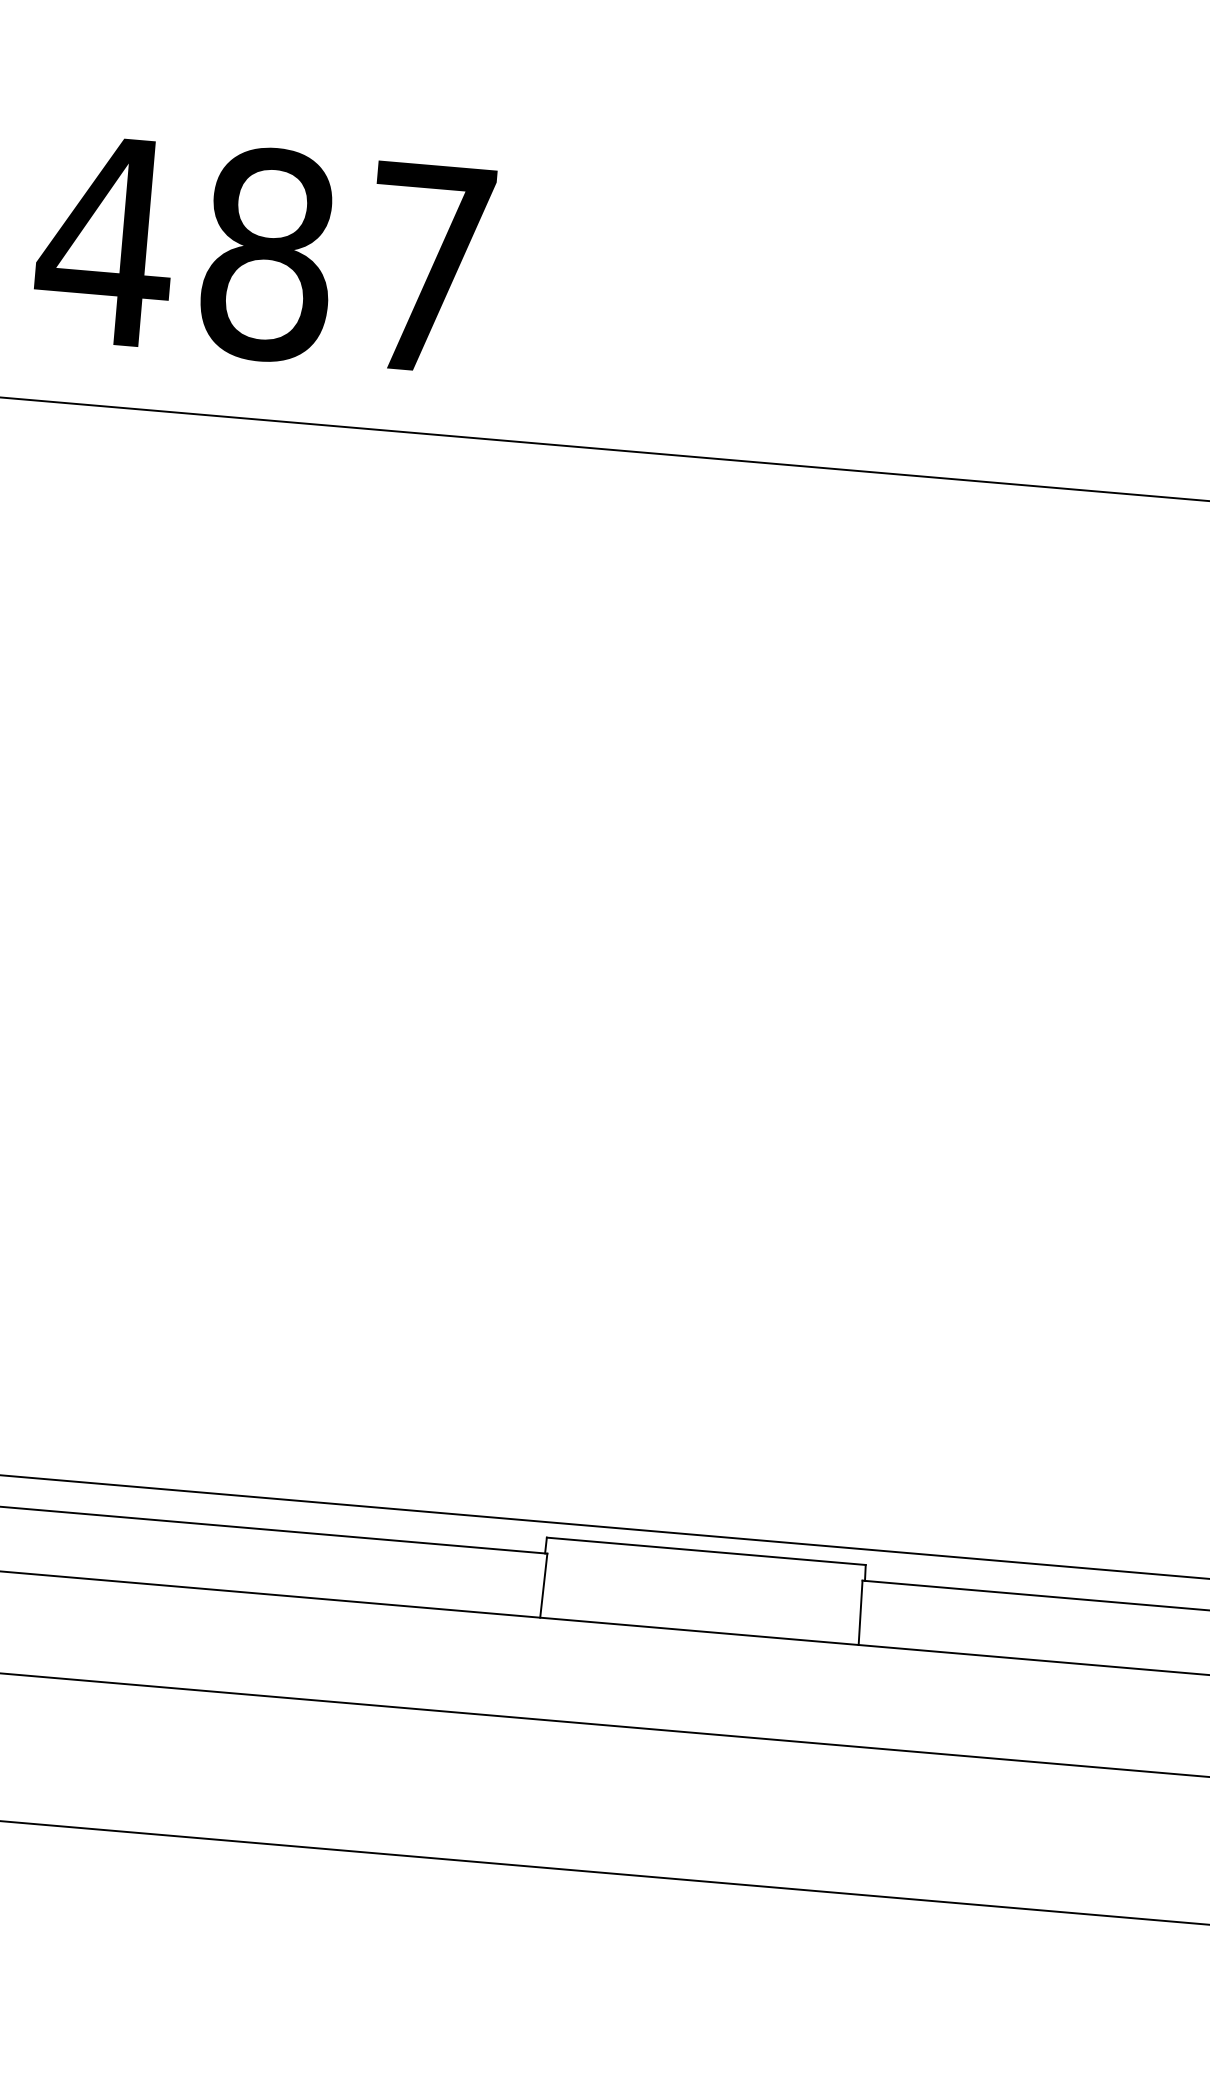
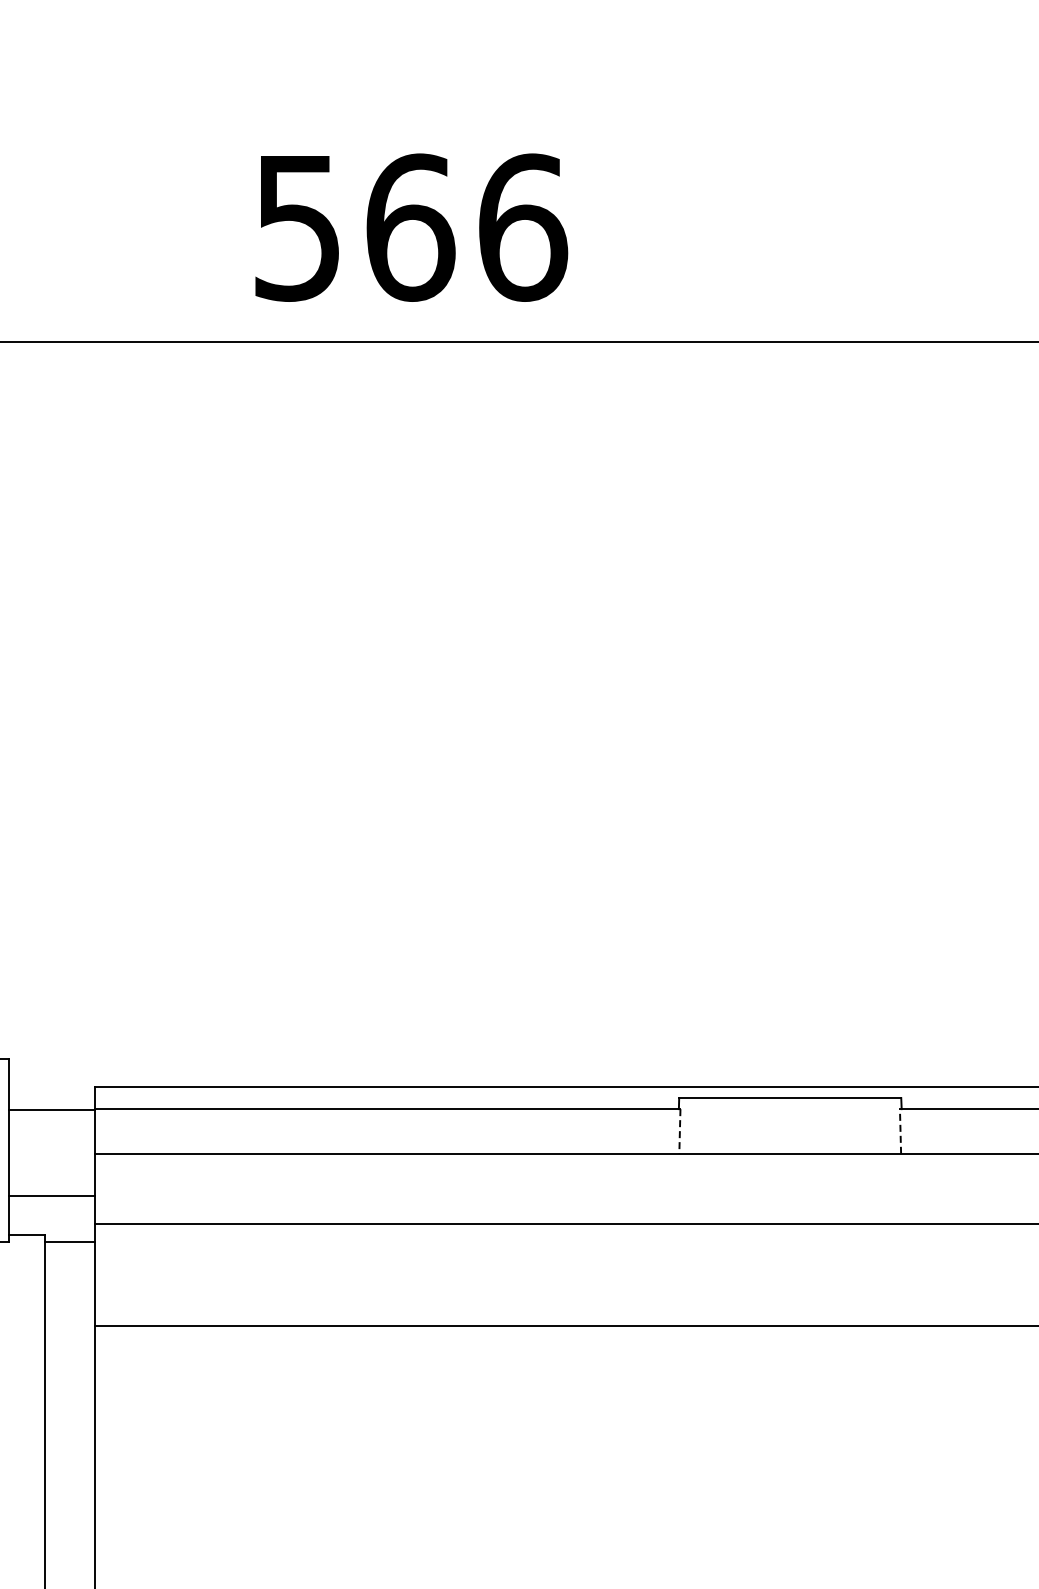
text: (266, 254) -> (409, 227), 487 -> 566
line: (543, 1585) -> (679, 1131), solid -> dashed
line: (860, 1612) -> (900, 1131), solid -> dashed

